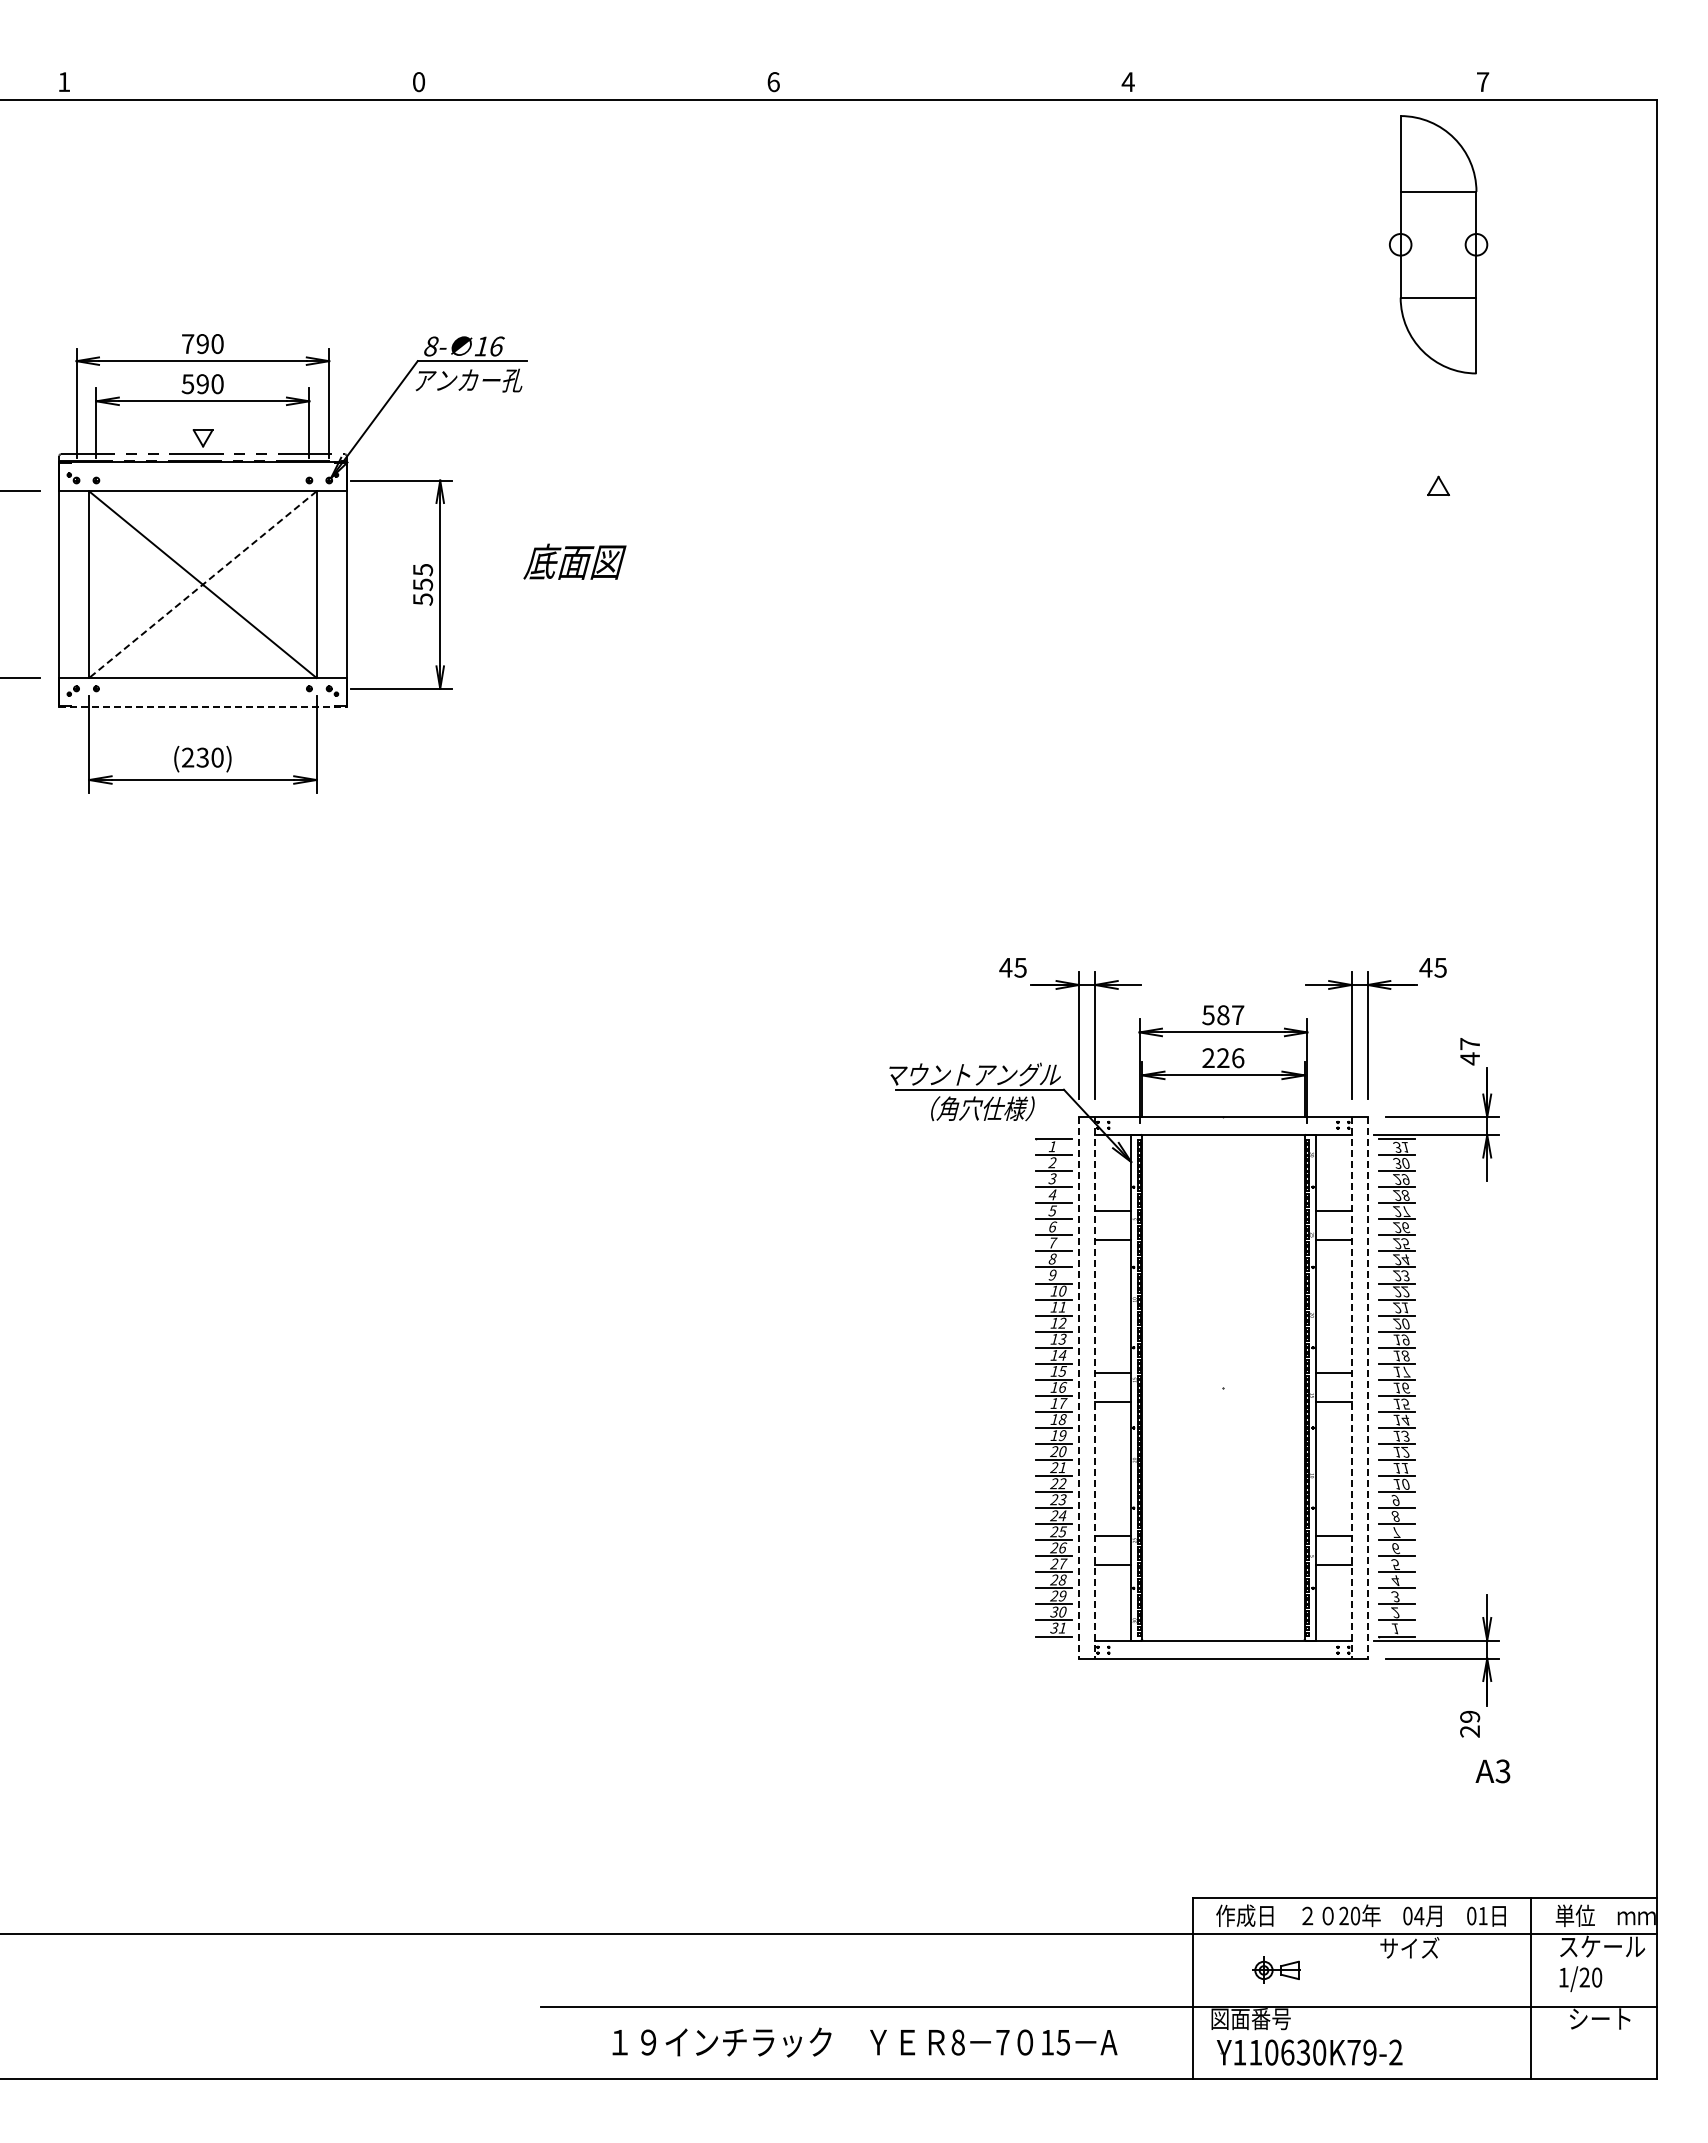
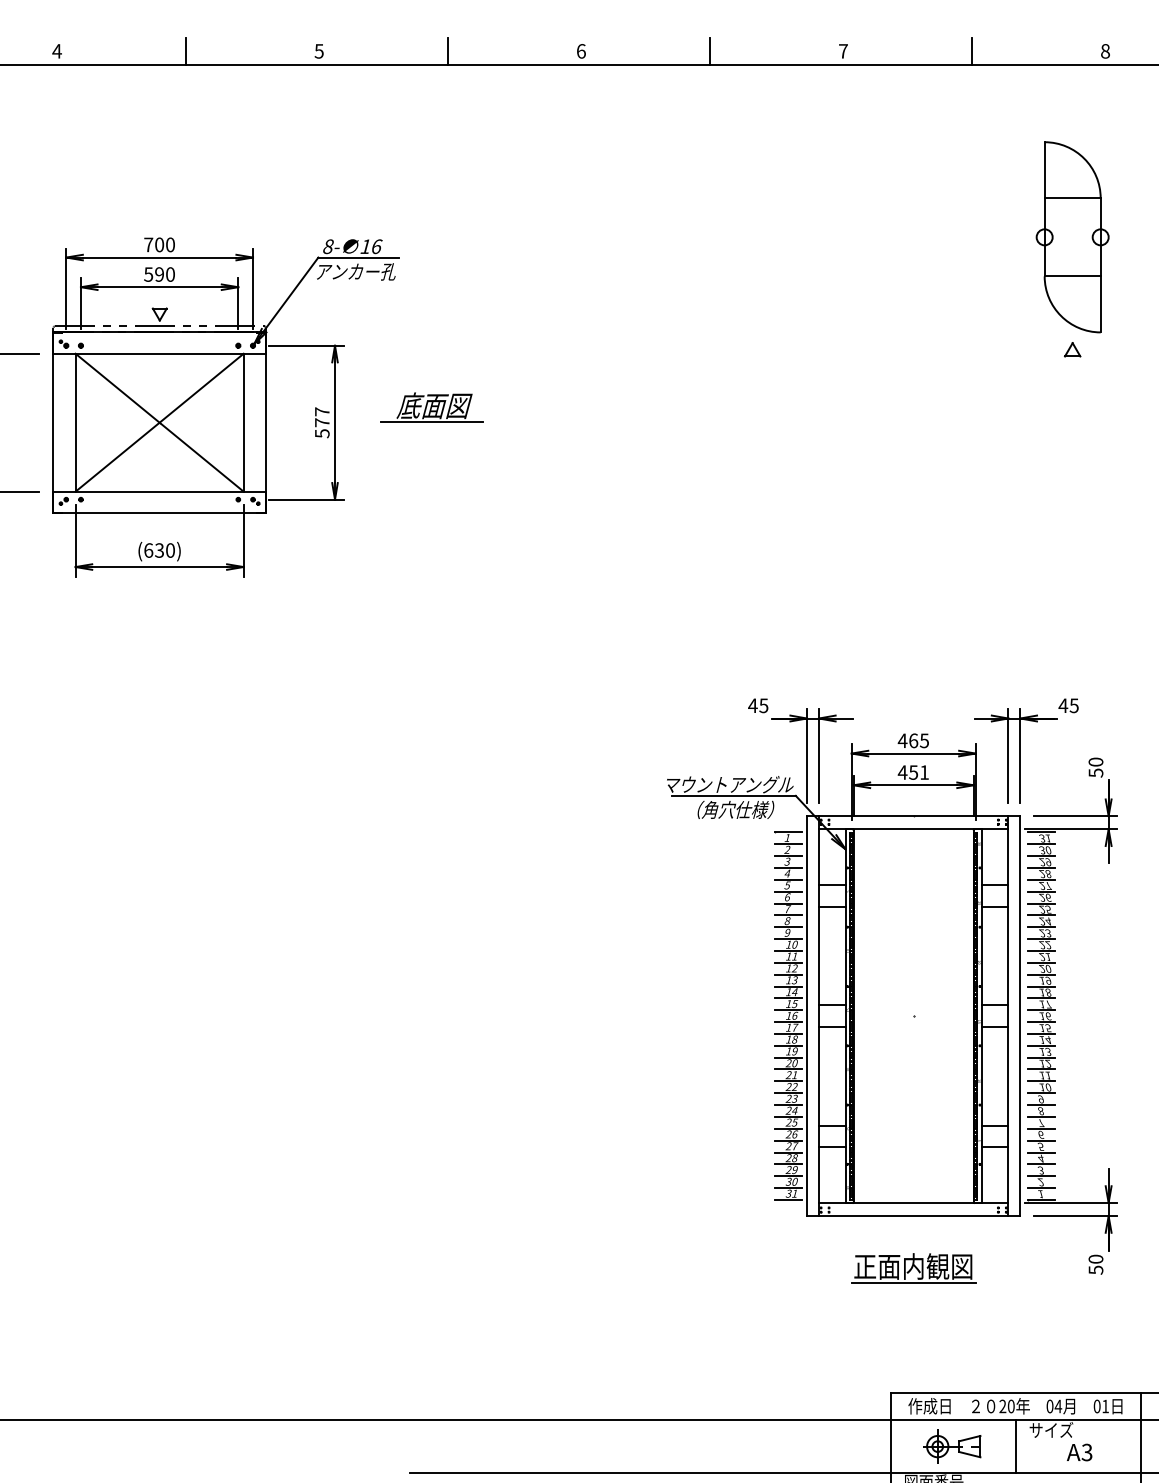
text: (63, 81) -> (56, 50), 1 -> 4
text: (1127, 81) -> (842, 50), 4 -> 7
line: (238, 82) -> (185, 51), added
text: (418, 82) -> (318, 51), 0 -> 5
line: (592, 82) -> (447, 51), added
line: (947, 82) -> (709, 51), added
line: (1302, 82) -> (972, 51), added
text: (1483, 82) -> (1105, 51), 7 -> 8
part: (1438, 244) -> (1072, 237), moved
text: (202, 344) -> (159, 245), 790 -> 700
text: (423, 577) -> (322, 417), 555 -> 577
line: (571, 583) -> (432, 421), added
line: (202, 584) -> (159, 422), dashed -> solid
line: (203, 706) -> (160, 512), dashed -> solid
text: (188, 757) -> (149, 550), (230) -> (630)
text: (1222, 1015) -> (913, 741), 587 -> 465
text: (1470, 1051) -> (1096, 767), 47 -> 50
text: (1222, 1058) -> (913, 772), 226 -> 451
line: (1079, 1387) -> (807, 1015), dashed -> solid
line: (1095, 1387) -> (819, 1015), dashed -> solid
line: (1351, 1387) -> (1008, 1015), dashed -> solid
line: (1367, 1387) -> (1020, 1015), dashed -> solid
text: (1470, 1723) -> (1096, 1264), 29 -> 50
part: (1223, 1728) -> (913, 1267), added
text: (1492, 1771) -> (1079, 1452), moved
part: (1275, 1970) -> (952, 1446), size x1.67
line: (1361, 1970) -> (1015, 1446), added

